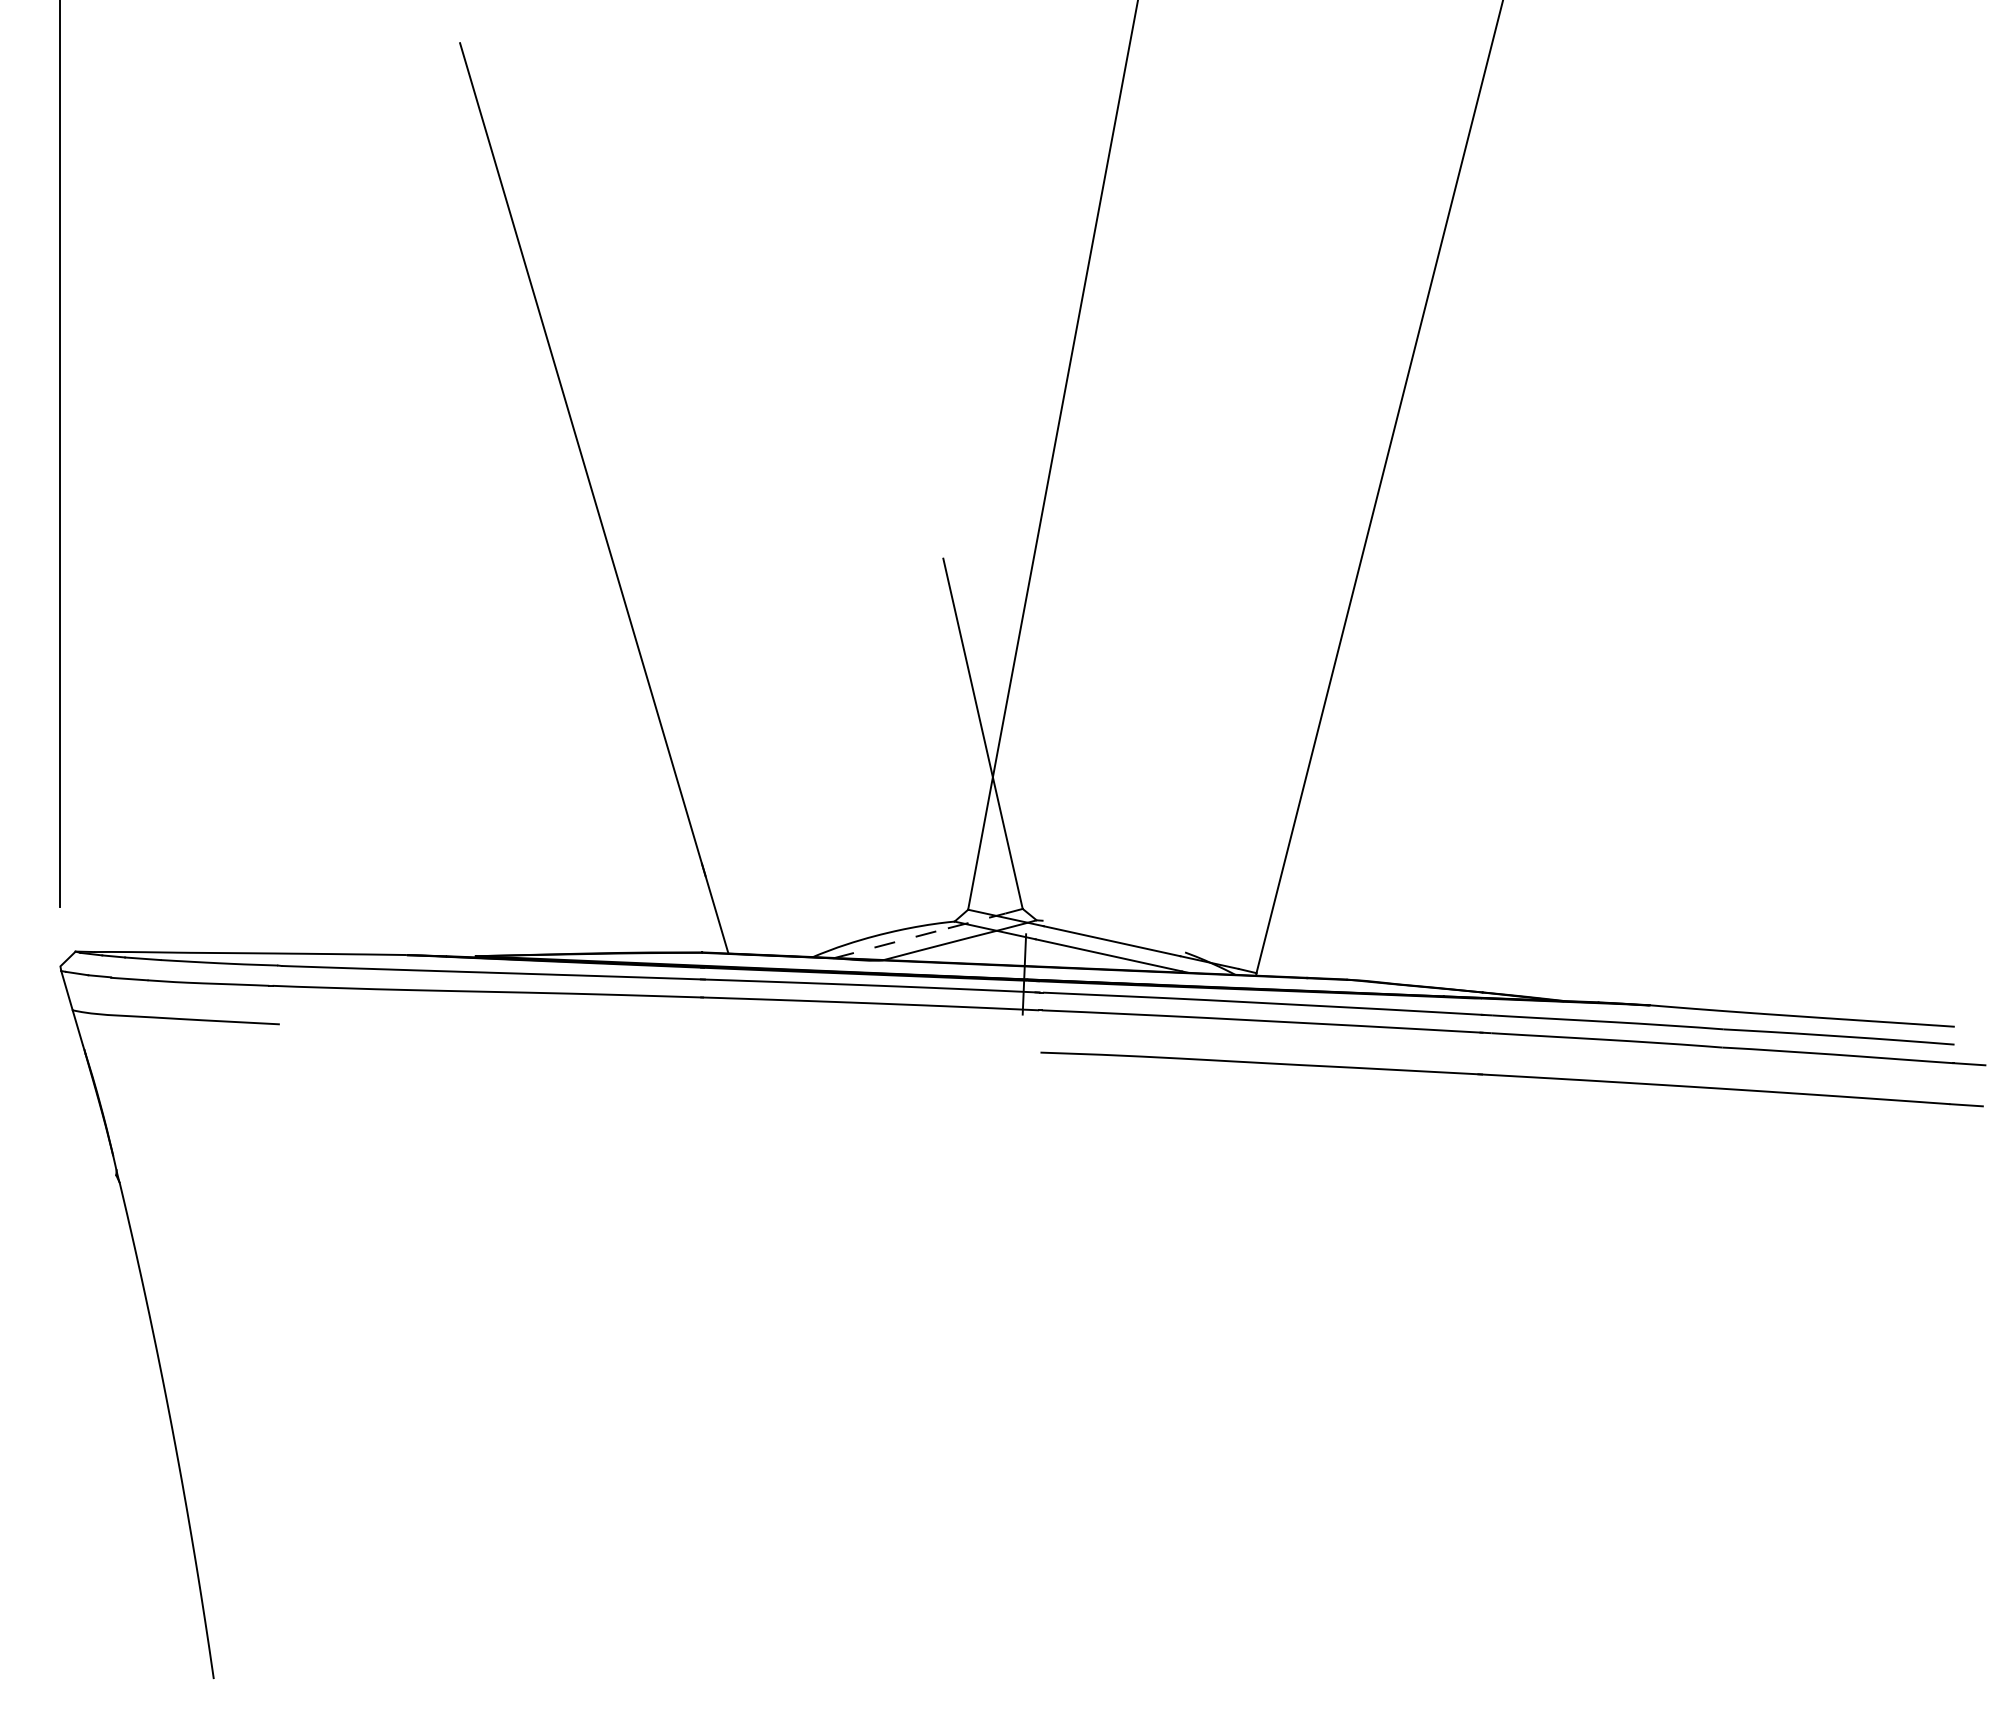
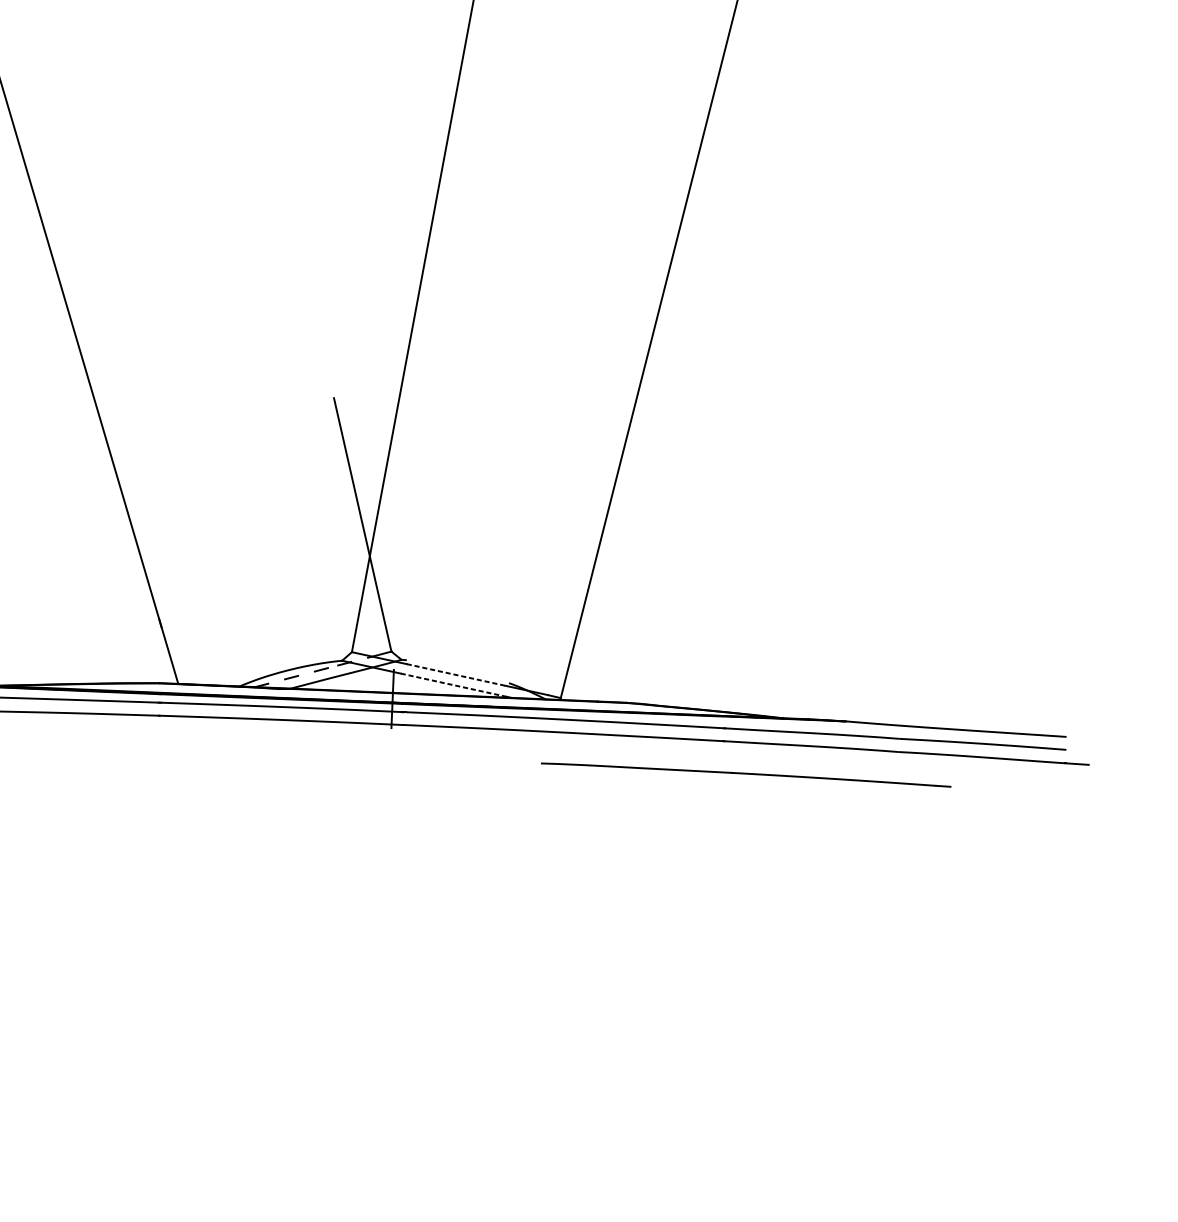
line: (1112, 941) -> (456, 675), solid -> dashed
line: (1108, 955) -> (453, 685), solid -> dashed
part: (1511, 1079) -> (745, 775), size x0.6

